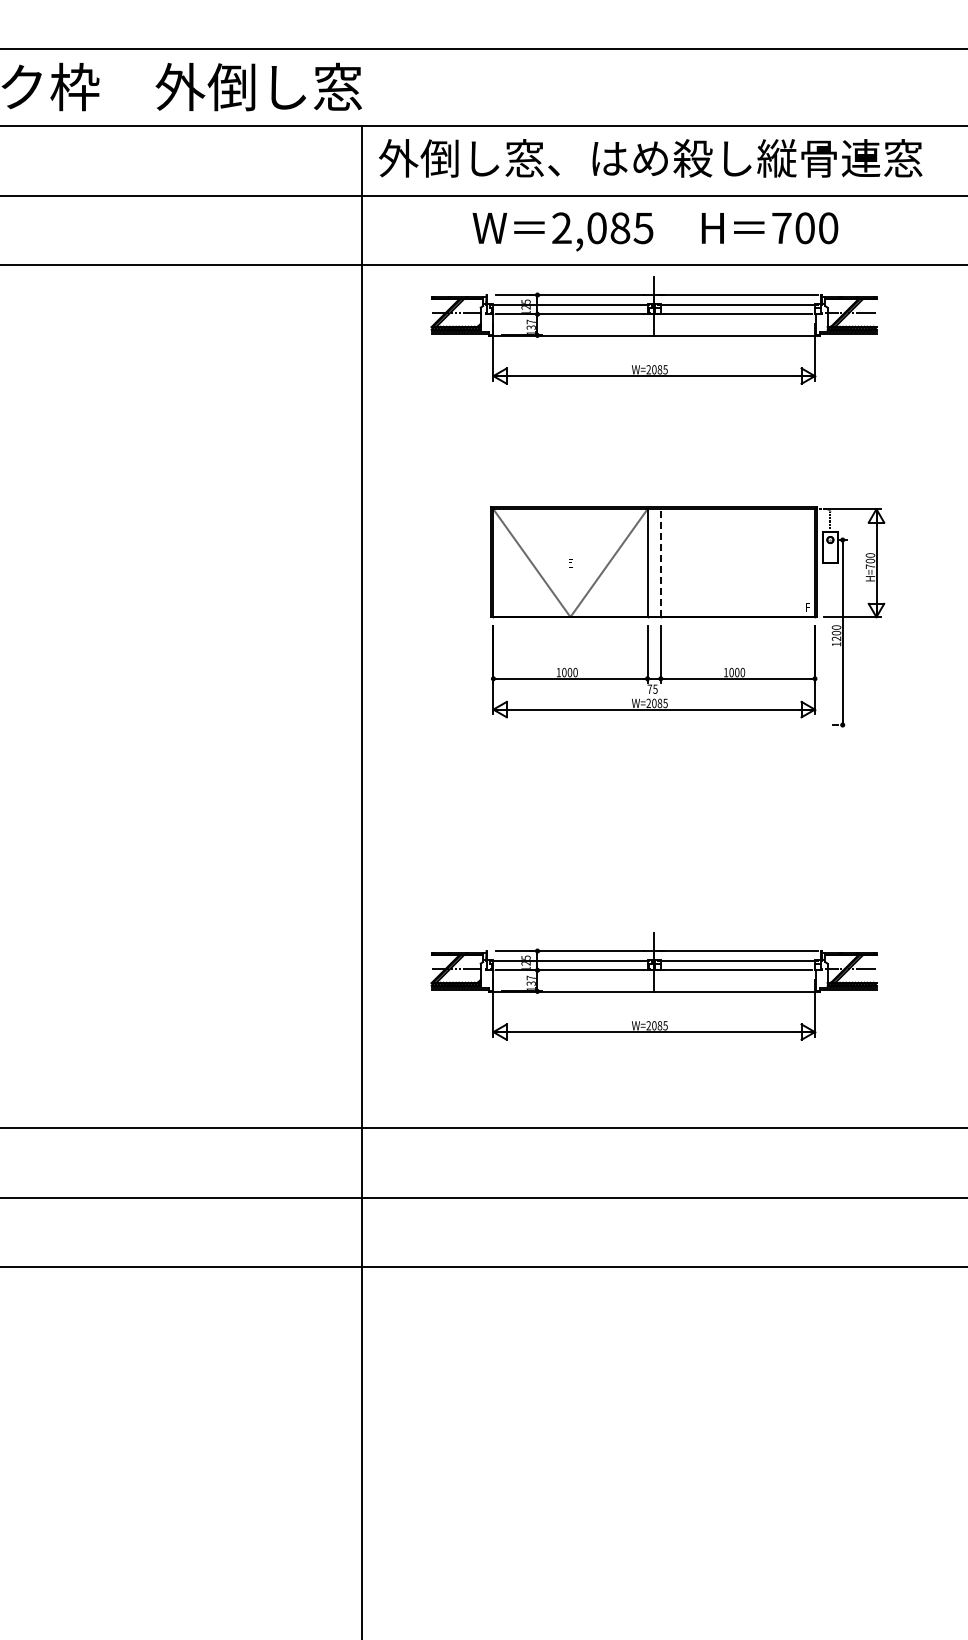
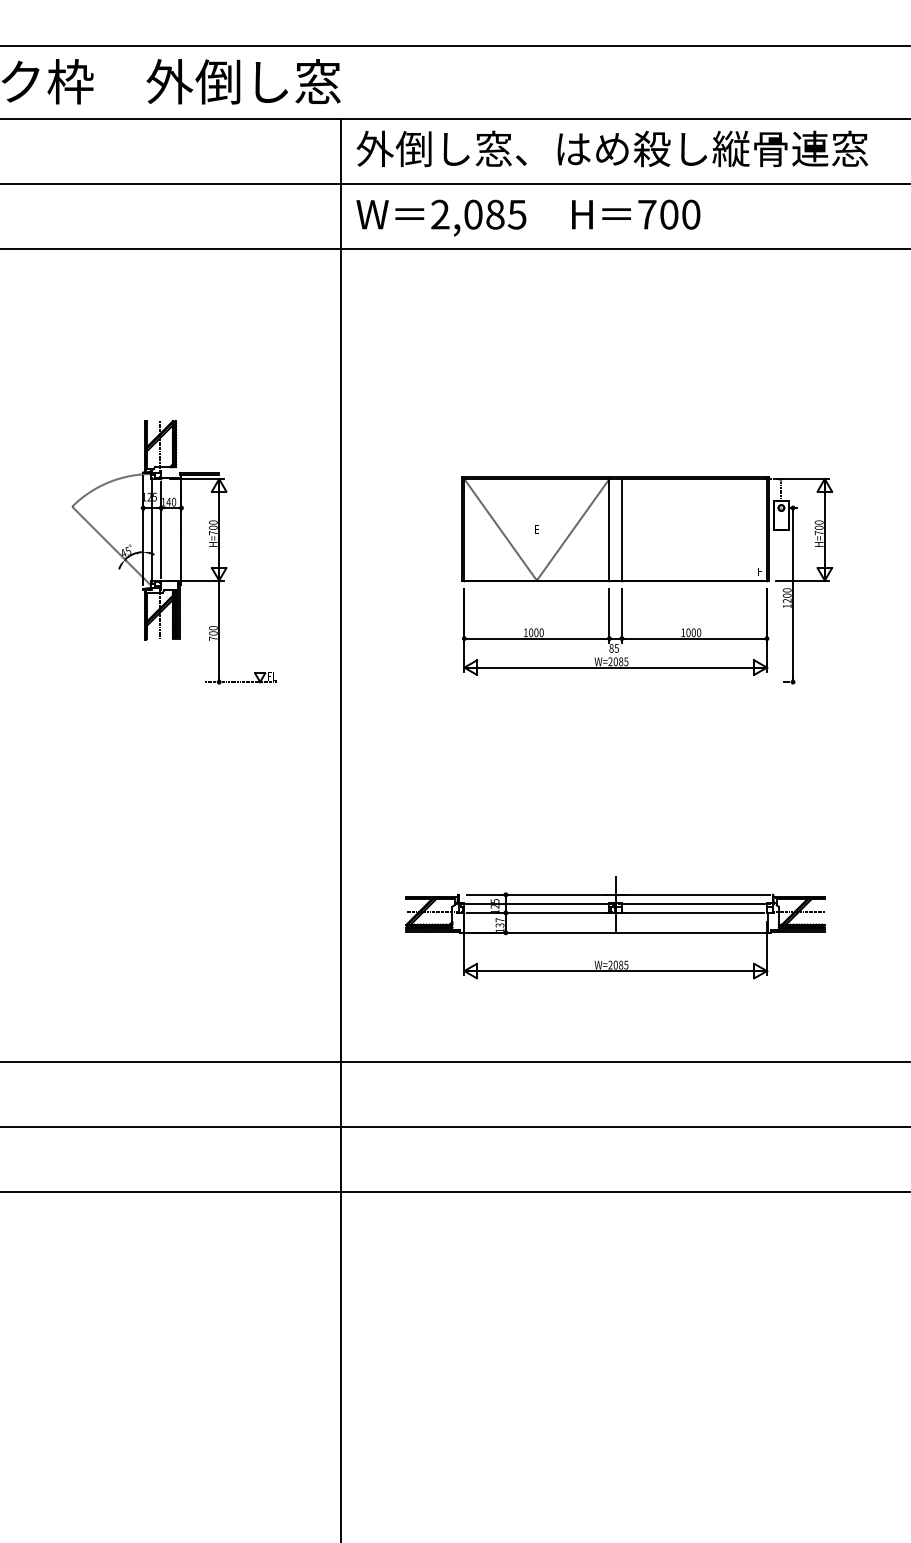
text: (655, 231) -> (528, 217), moved
part: (653, 330) -> (614, 310), removed
line: (660, 563) -> (621, 530), dashed -> solid
part: (185, 586) -> (174, 551), added
text: (649, 688) -> (611, 647), 75 -> 85

